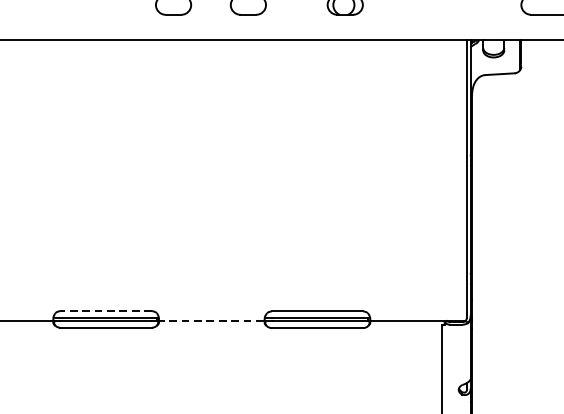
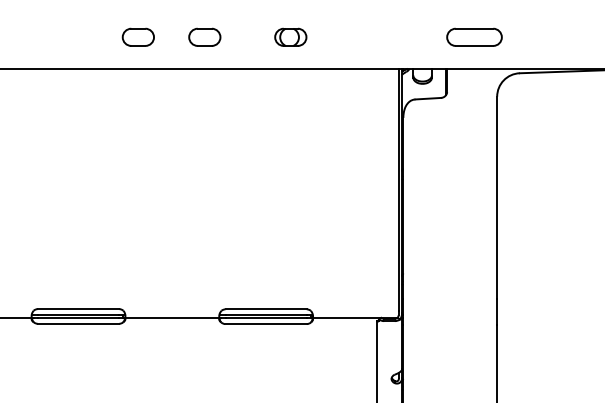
line: (106, 311) -> (78, 309), dashed -> solid
line: (211, 321) -> (172, 318), dashed -> solid

